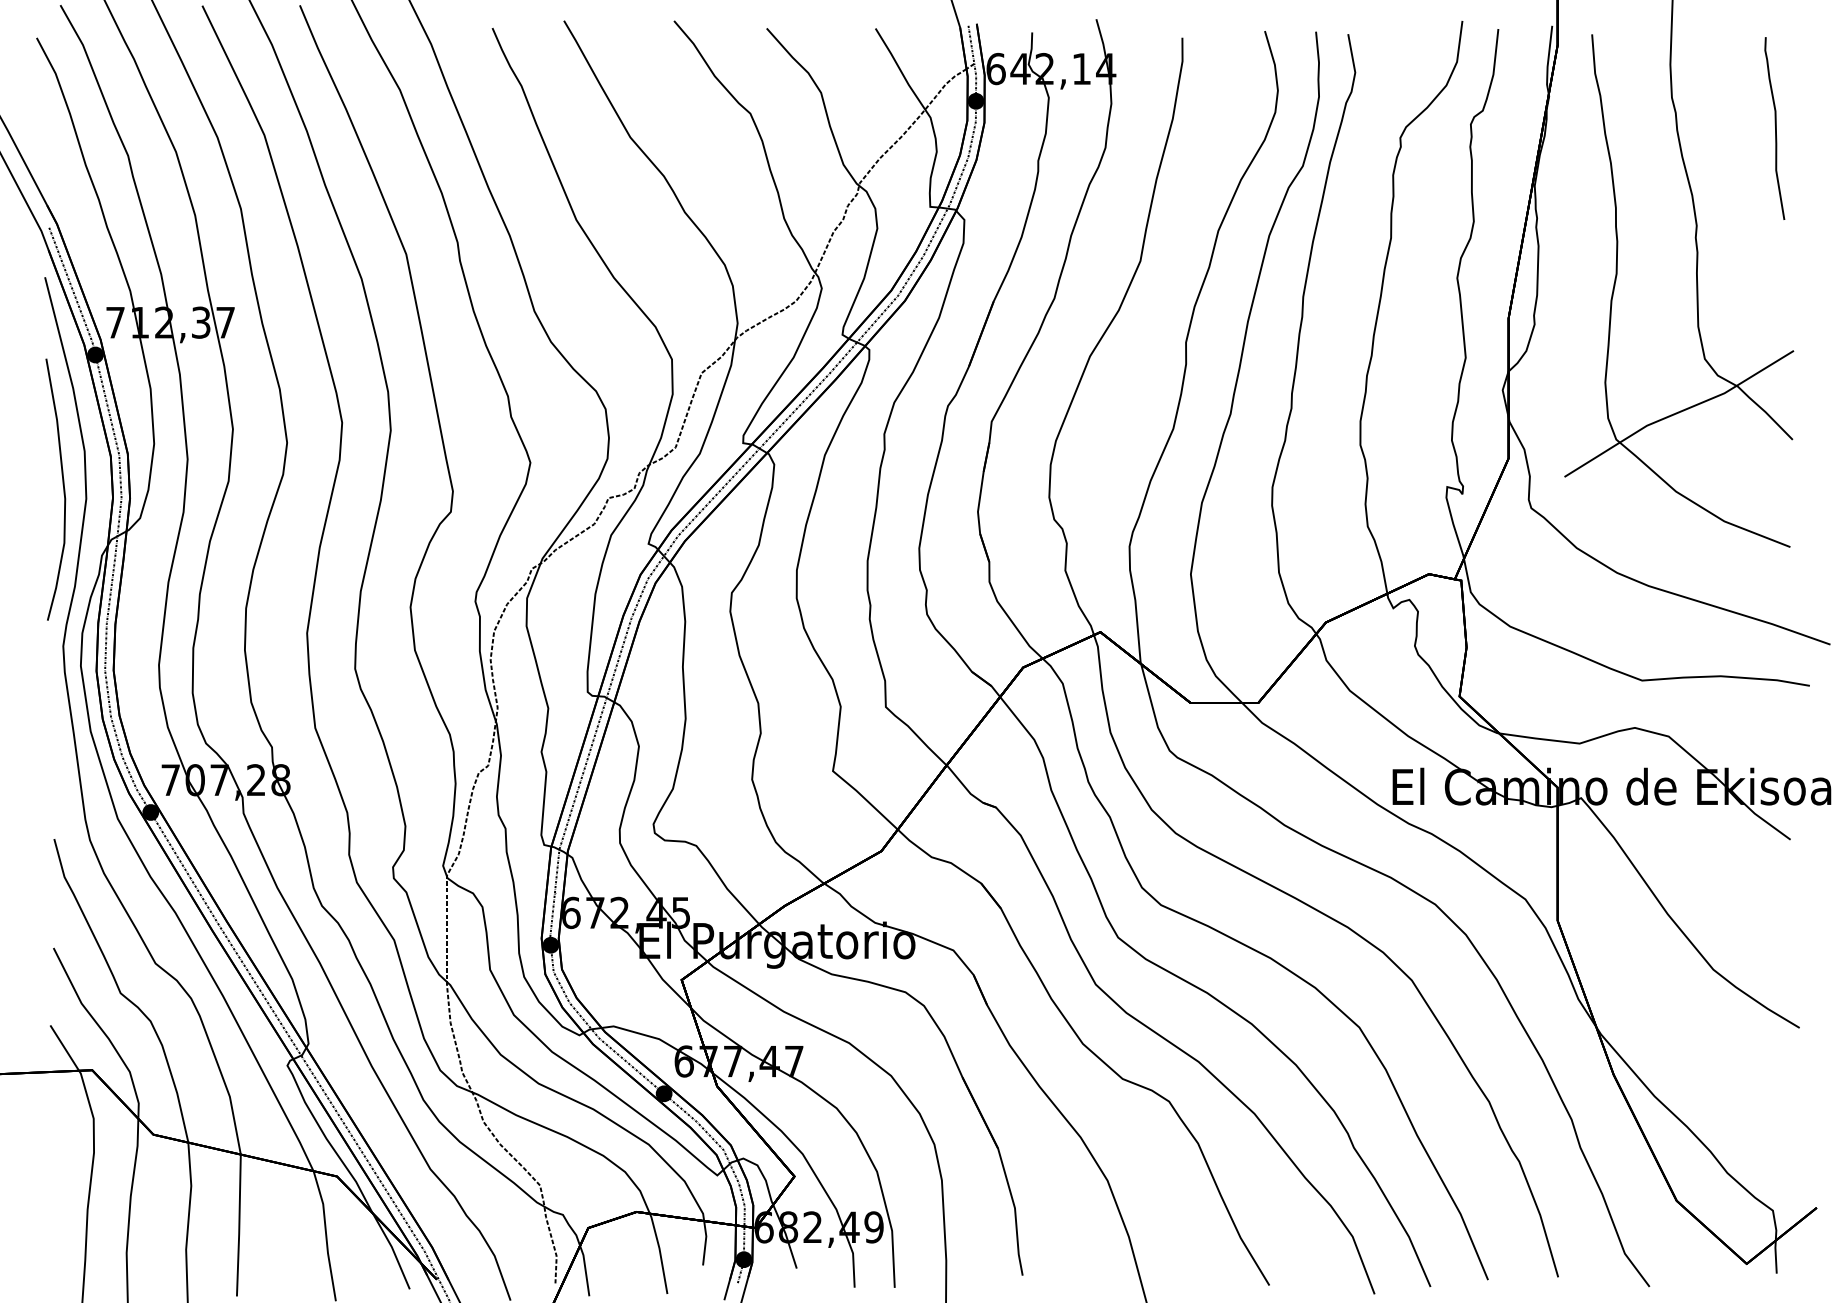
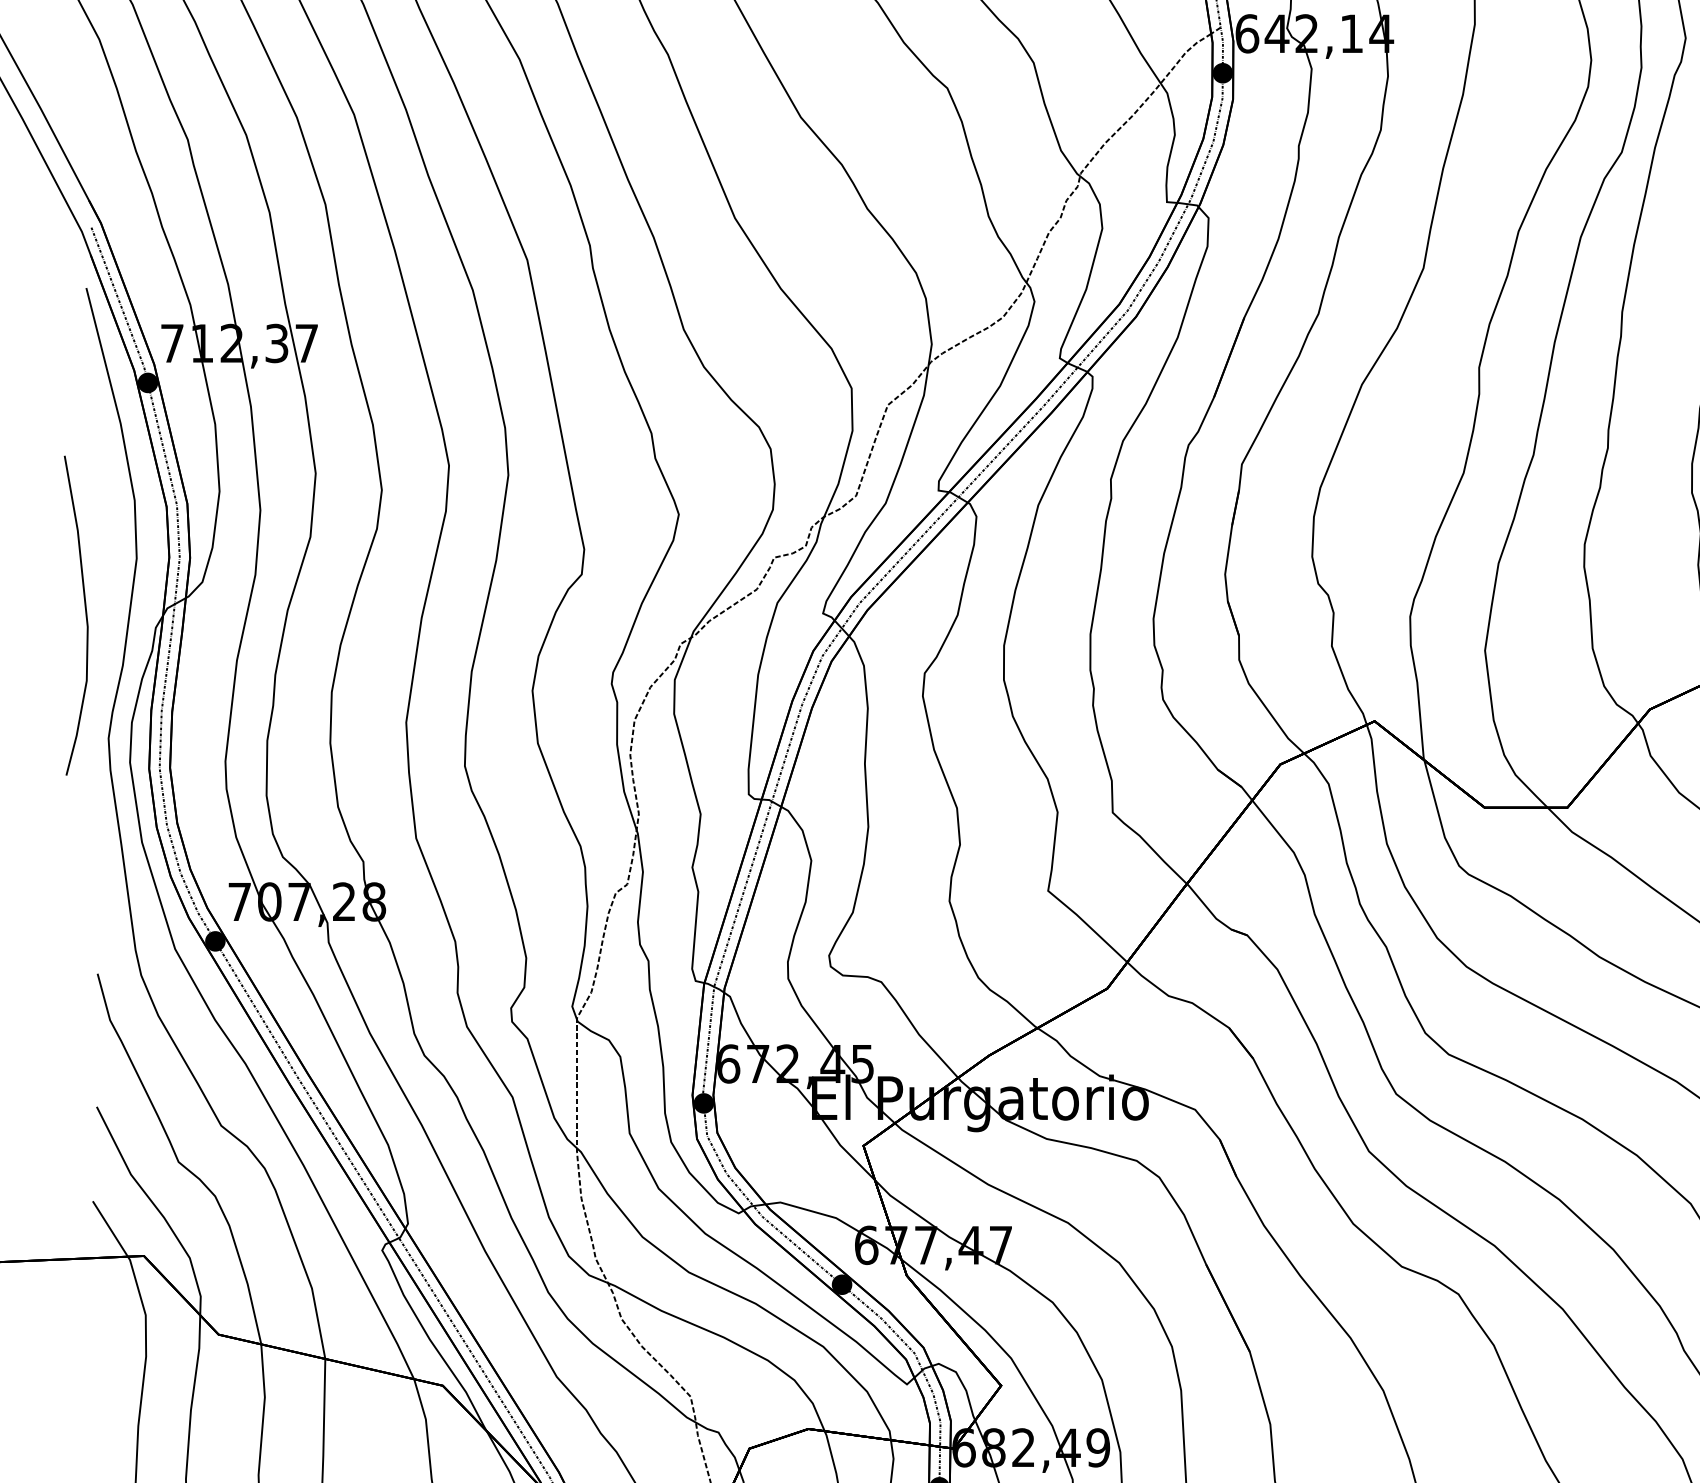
curve: (63, 489) -> (85, 615), moved

